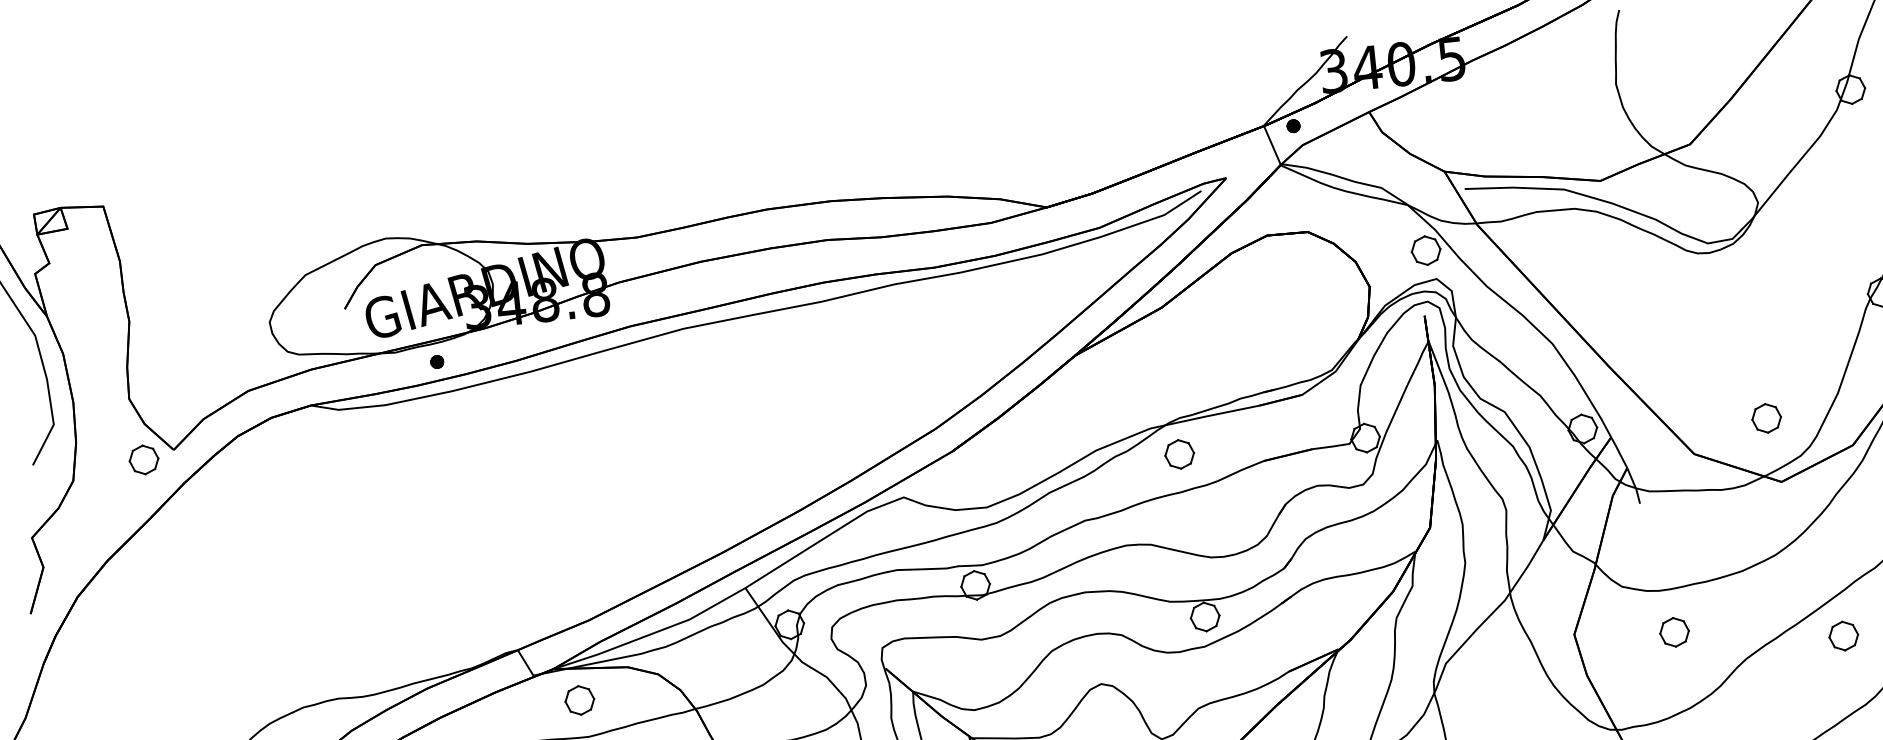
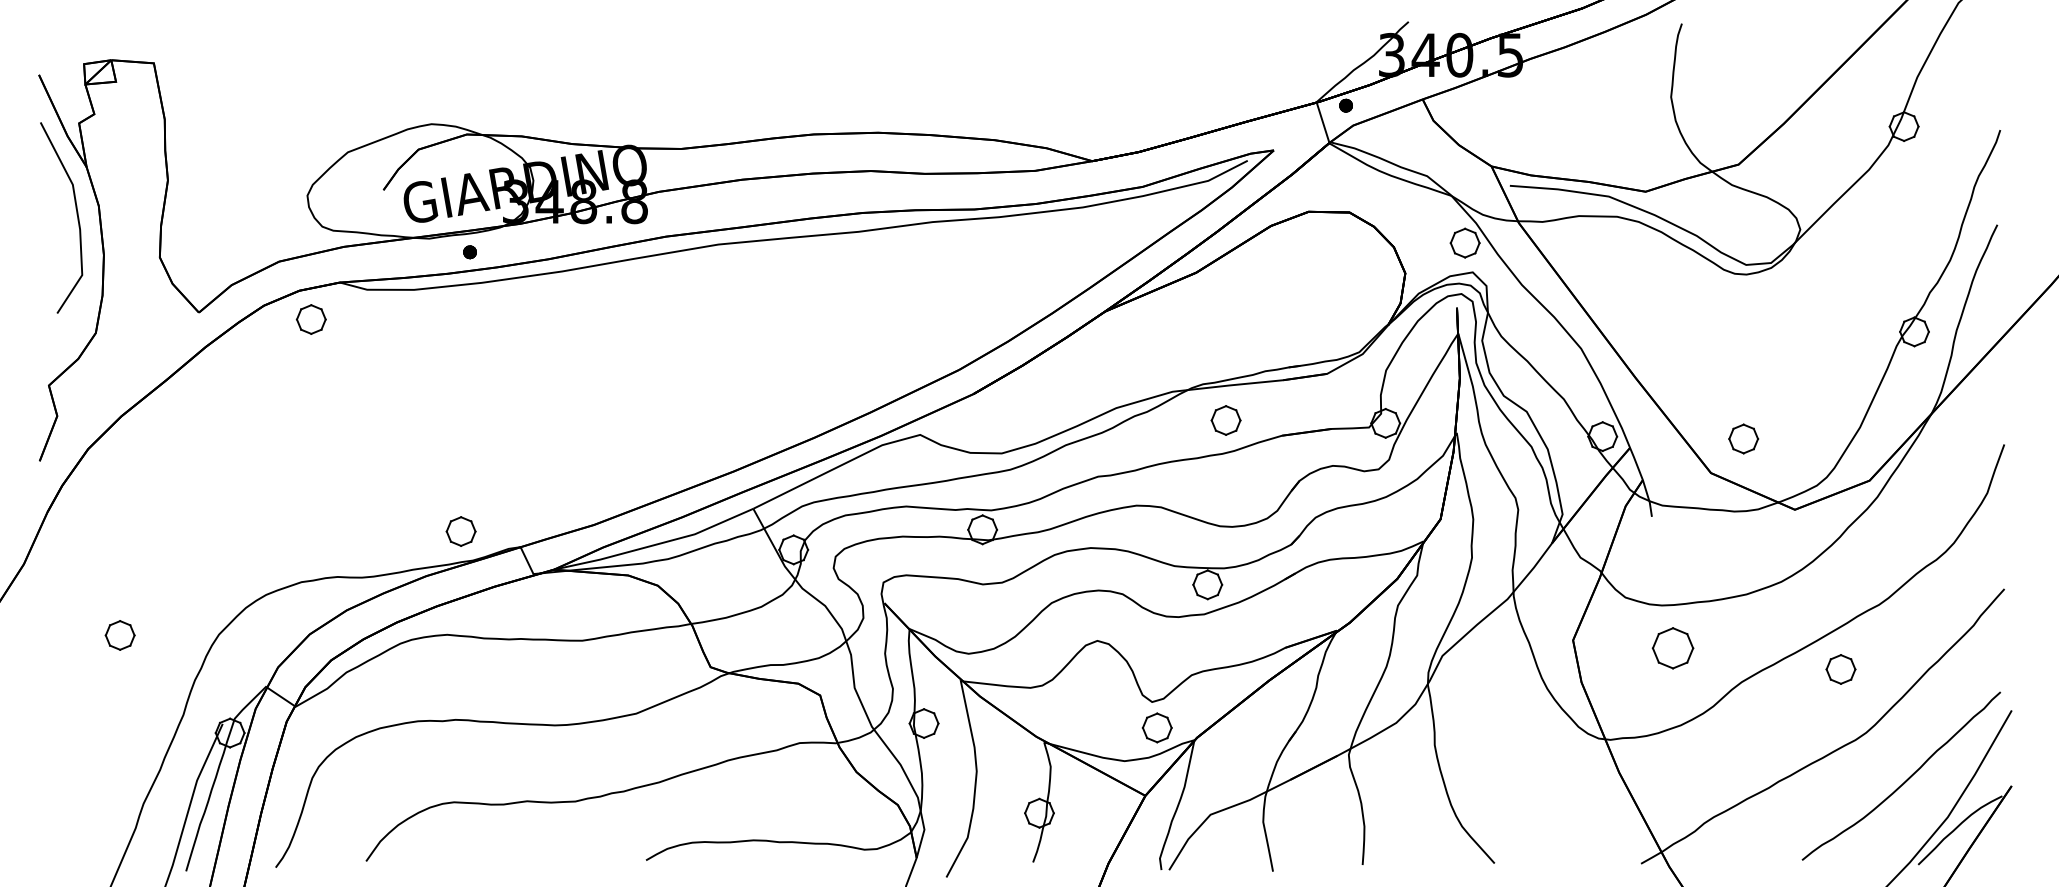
part: (1766, 417) -> (1743, 438), moved
part: (1179, 454) -> (1225, 420), moved
part: (143, 459) -> (310, 319), moved
part: (1674, 632) -> (1672, 648), size x1.4
part: (579, 700) -> (460, 531), moved

